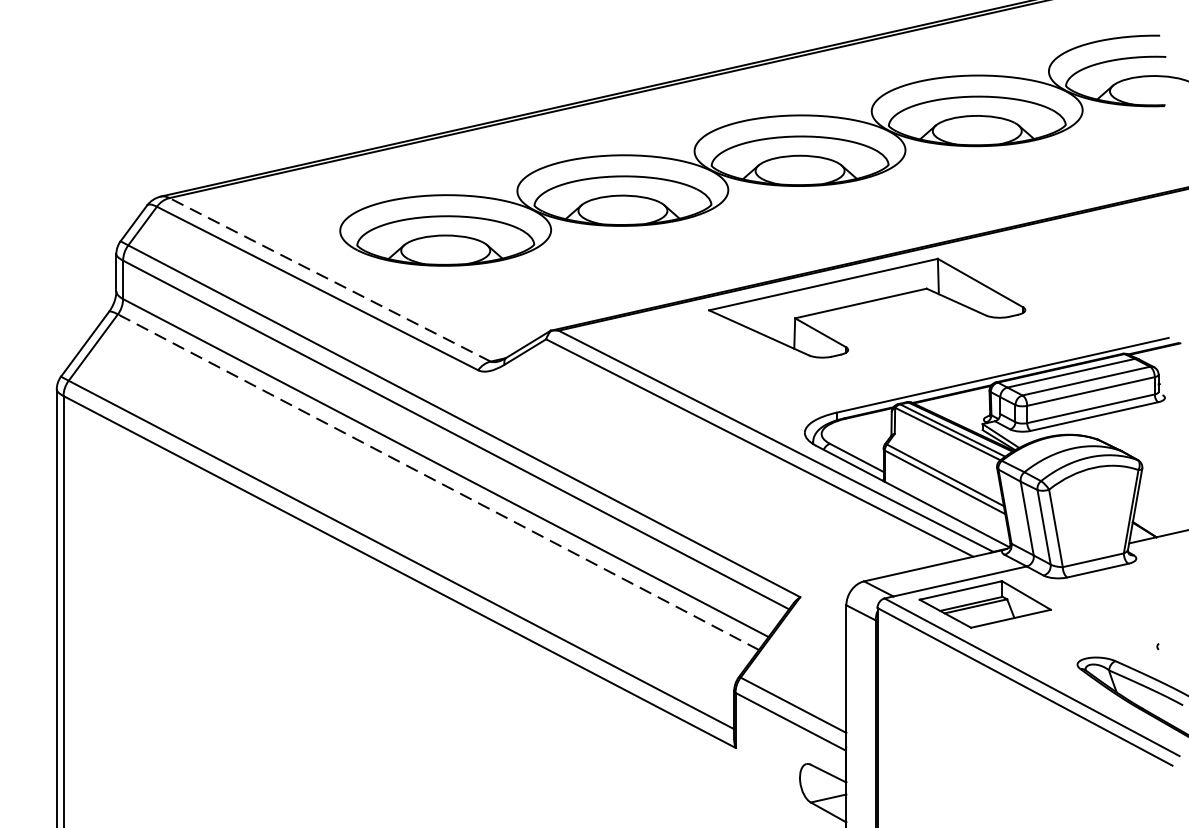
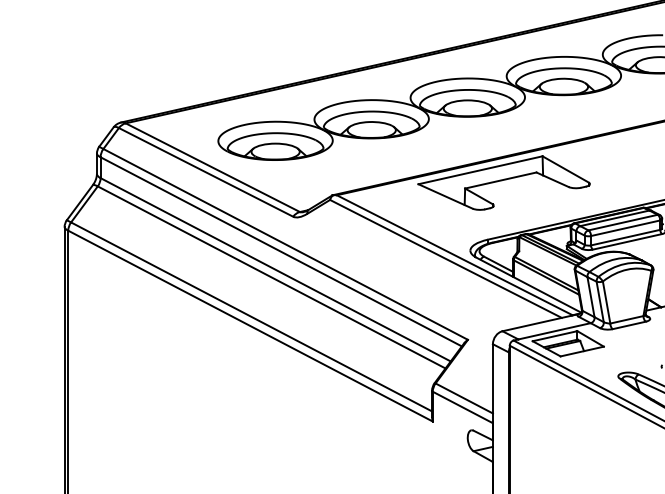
line: (329, 279) -> (212, 167), dashed -> solid
line: (438, 482) -> (271, 277), dashed -> solid

